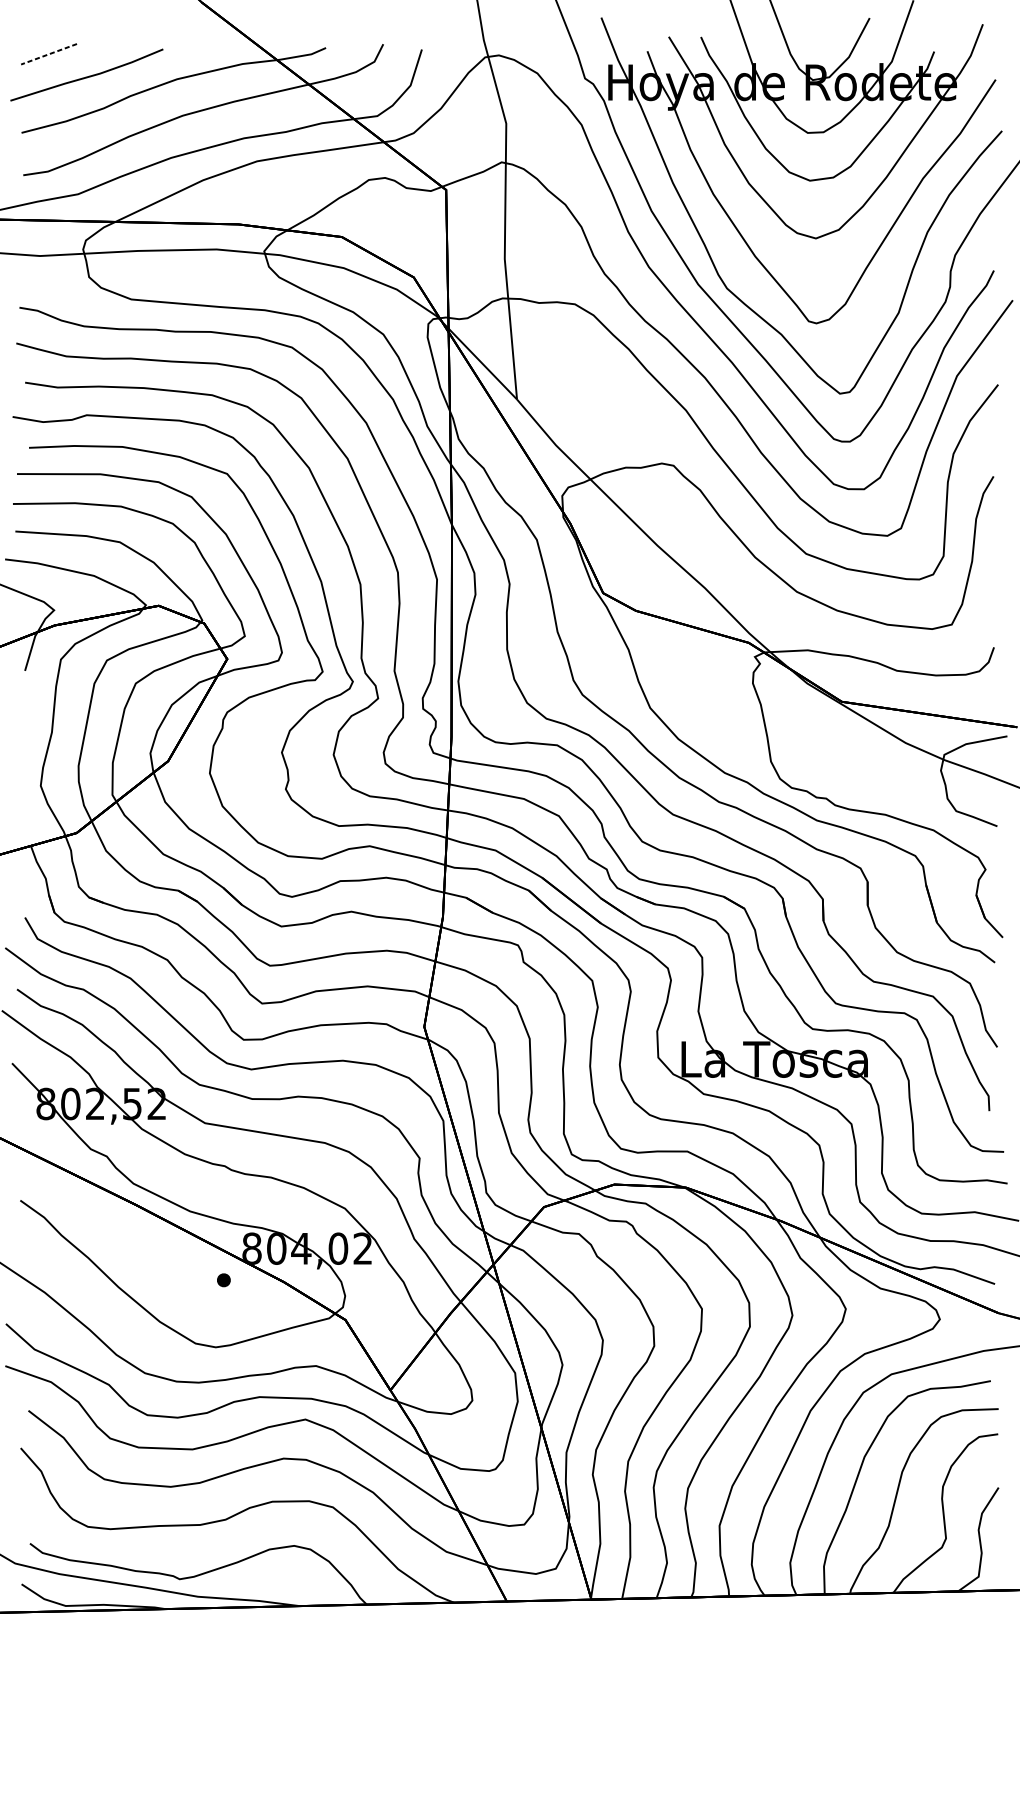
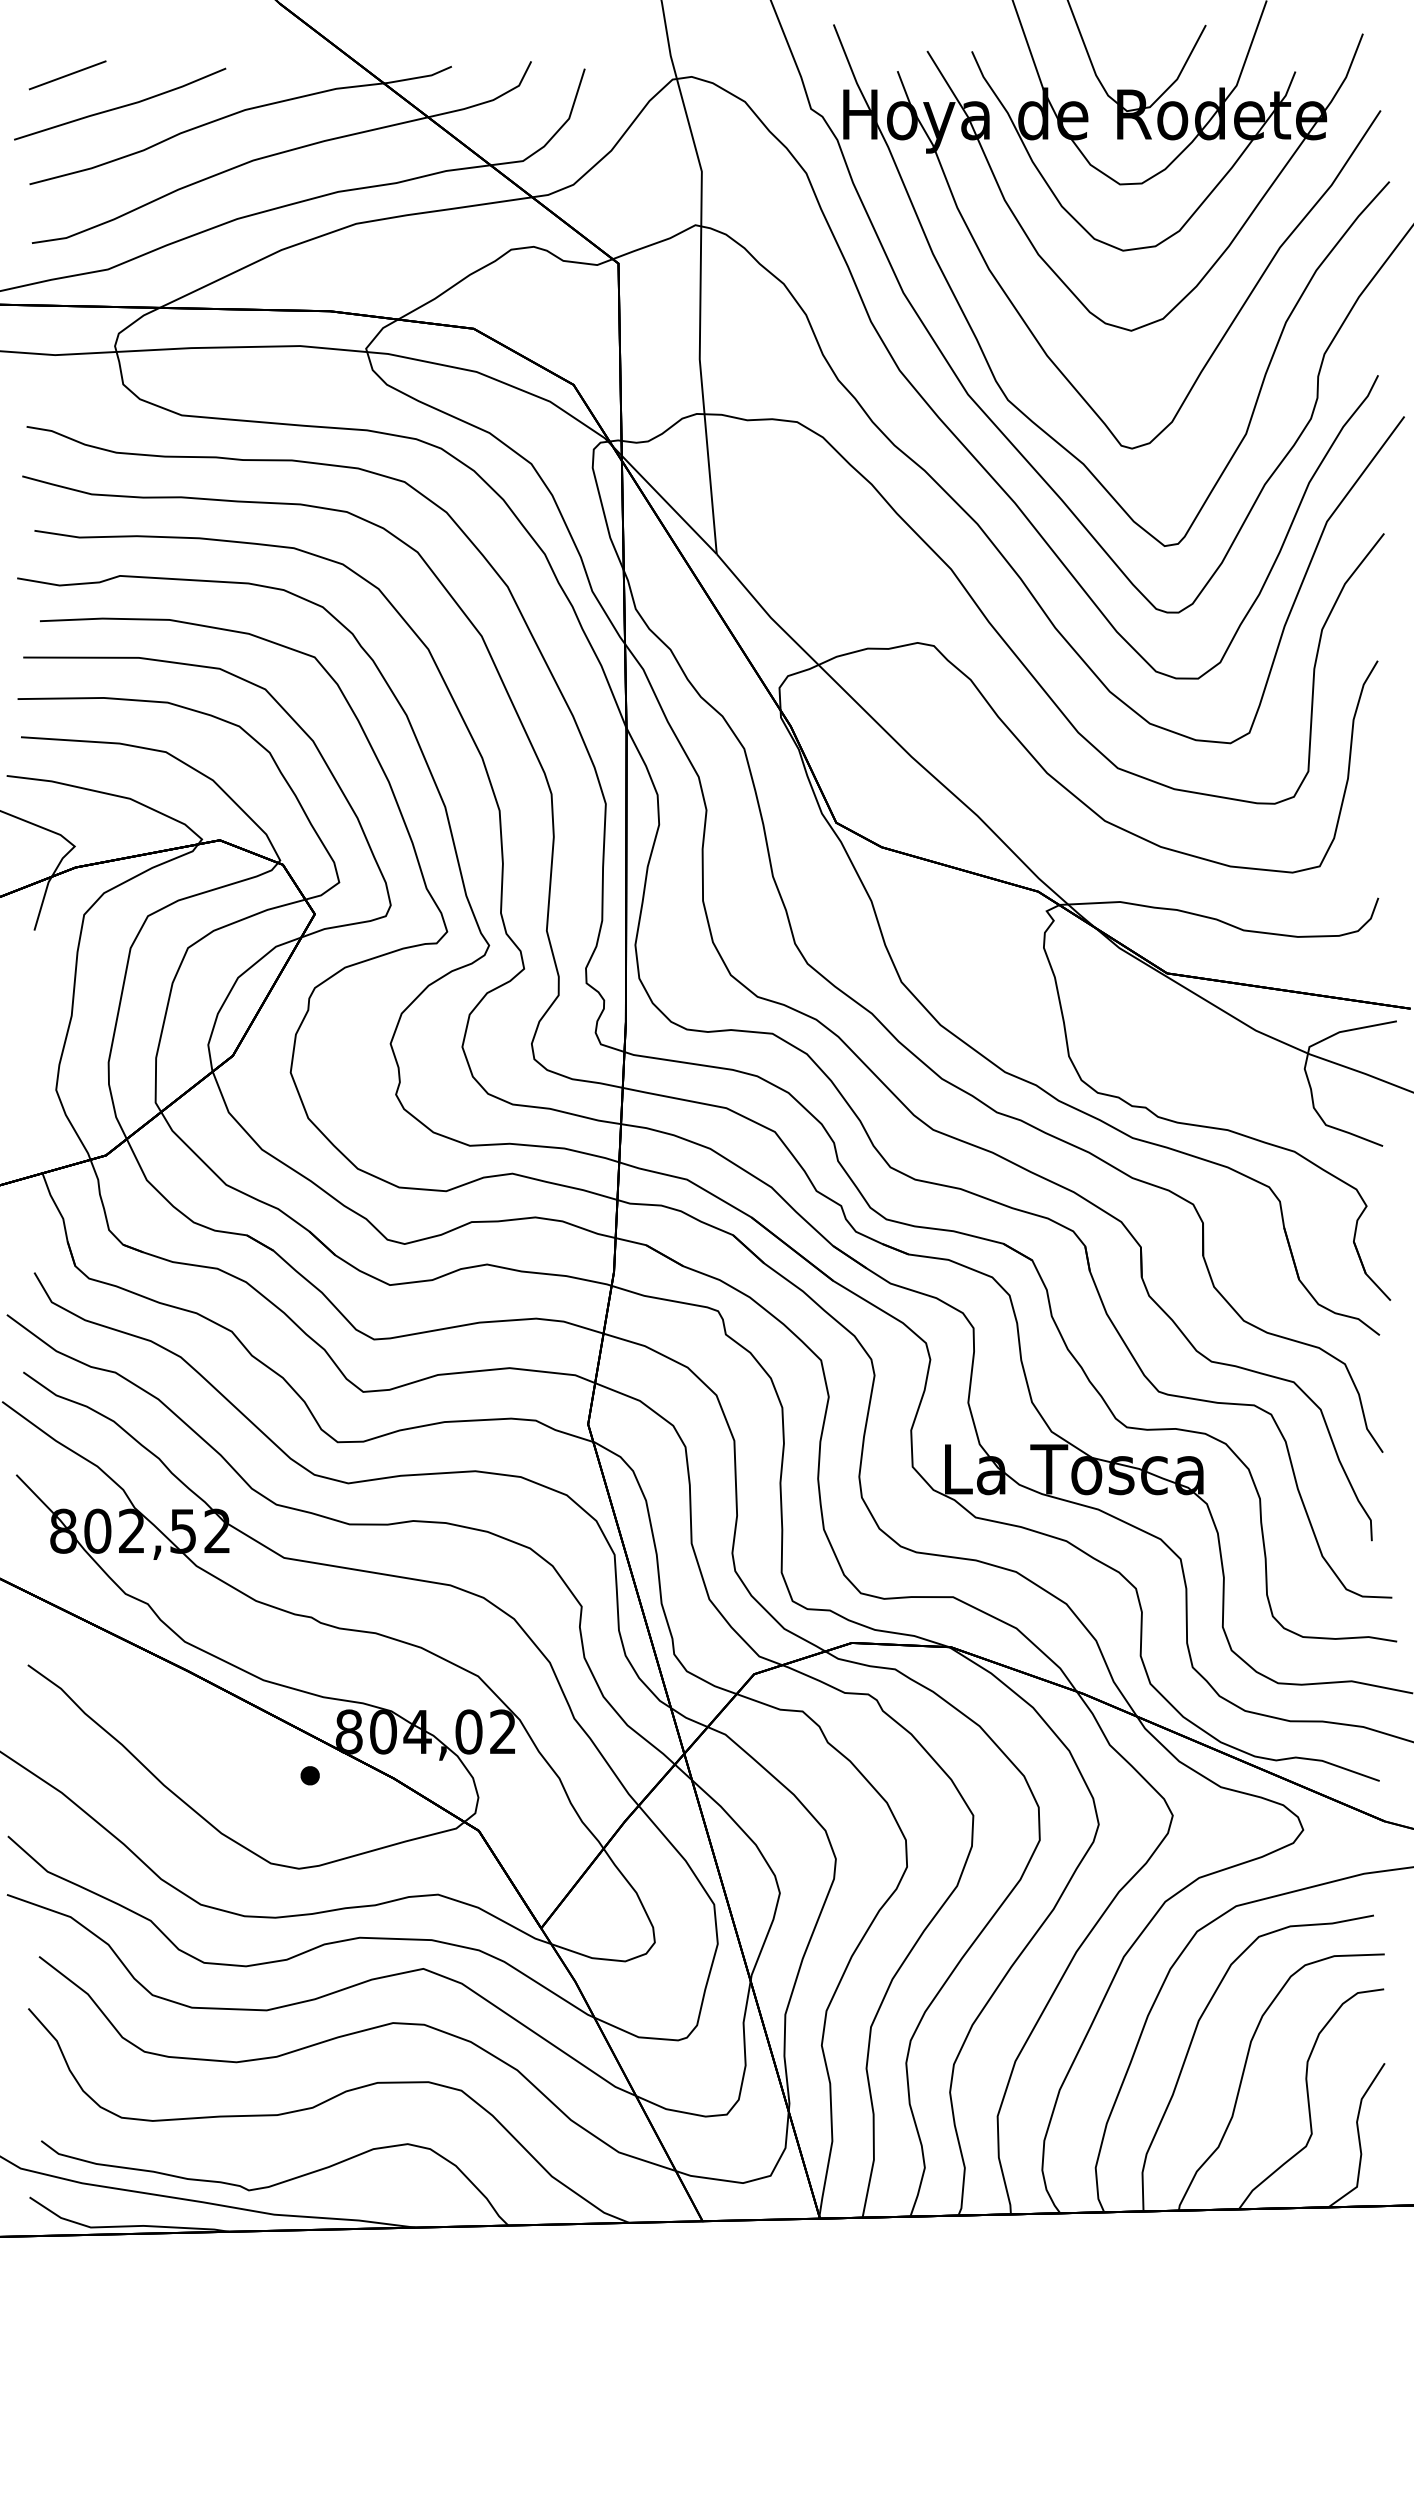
line: (48, 54) -> (67, 75), dashed -> solid

